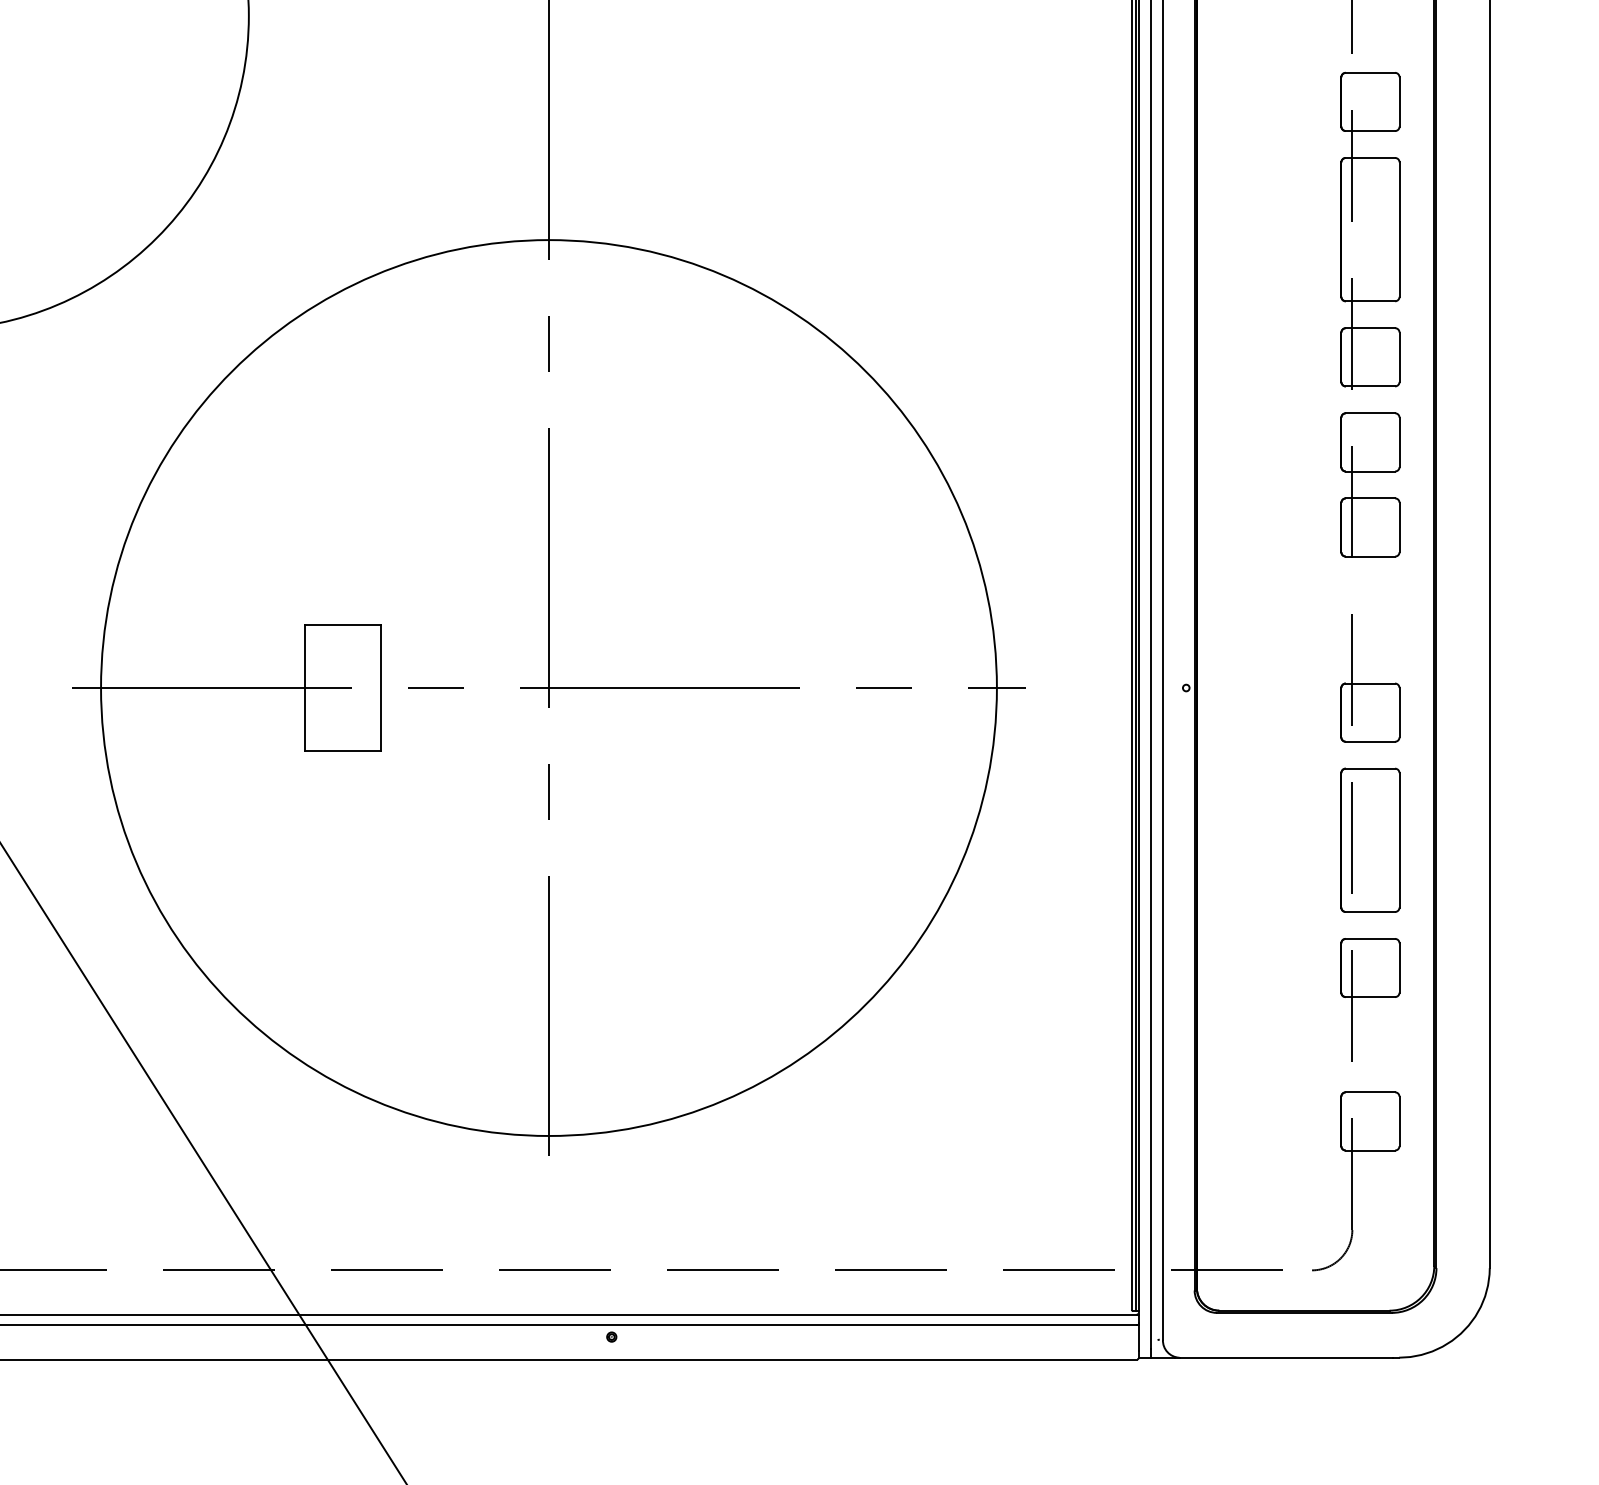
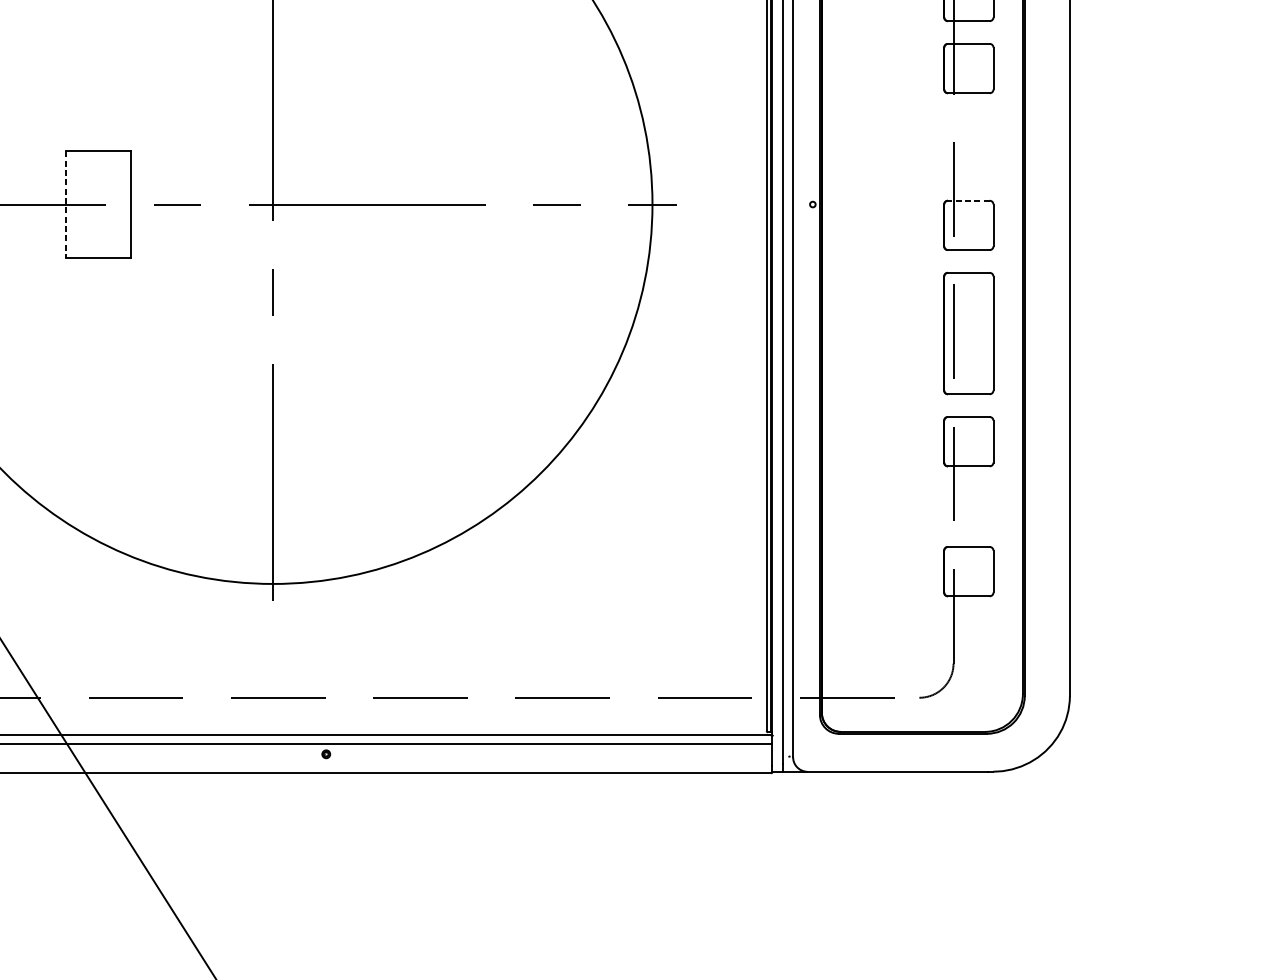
line: (1370, 683) -> (968, 200), solid -> dashed
line: (304, 688) -> (66, 204), solid -> dashed

